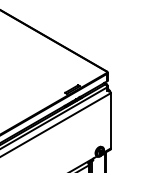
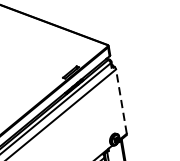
line: (110, 120) -> (121, 101), solid -> dashed

